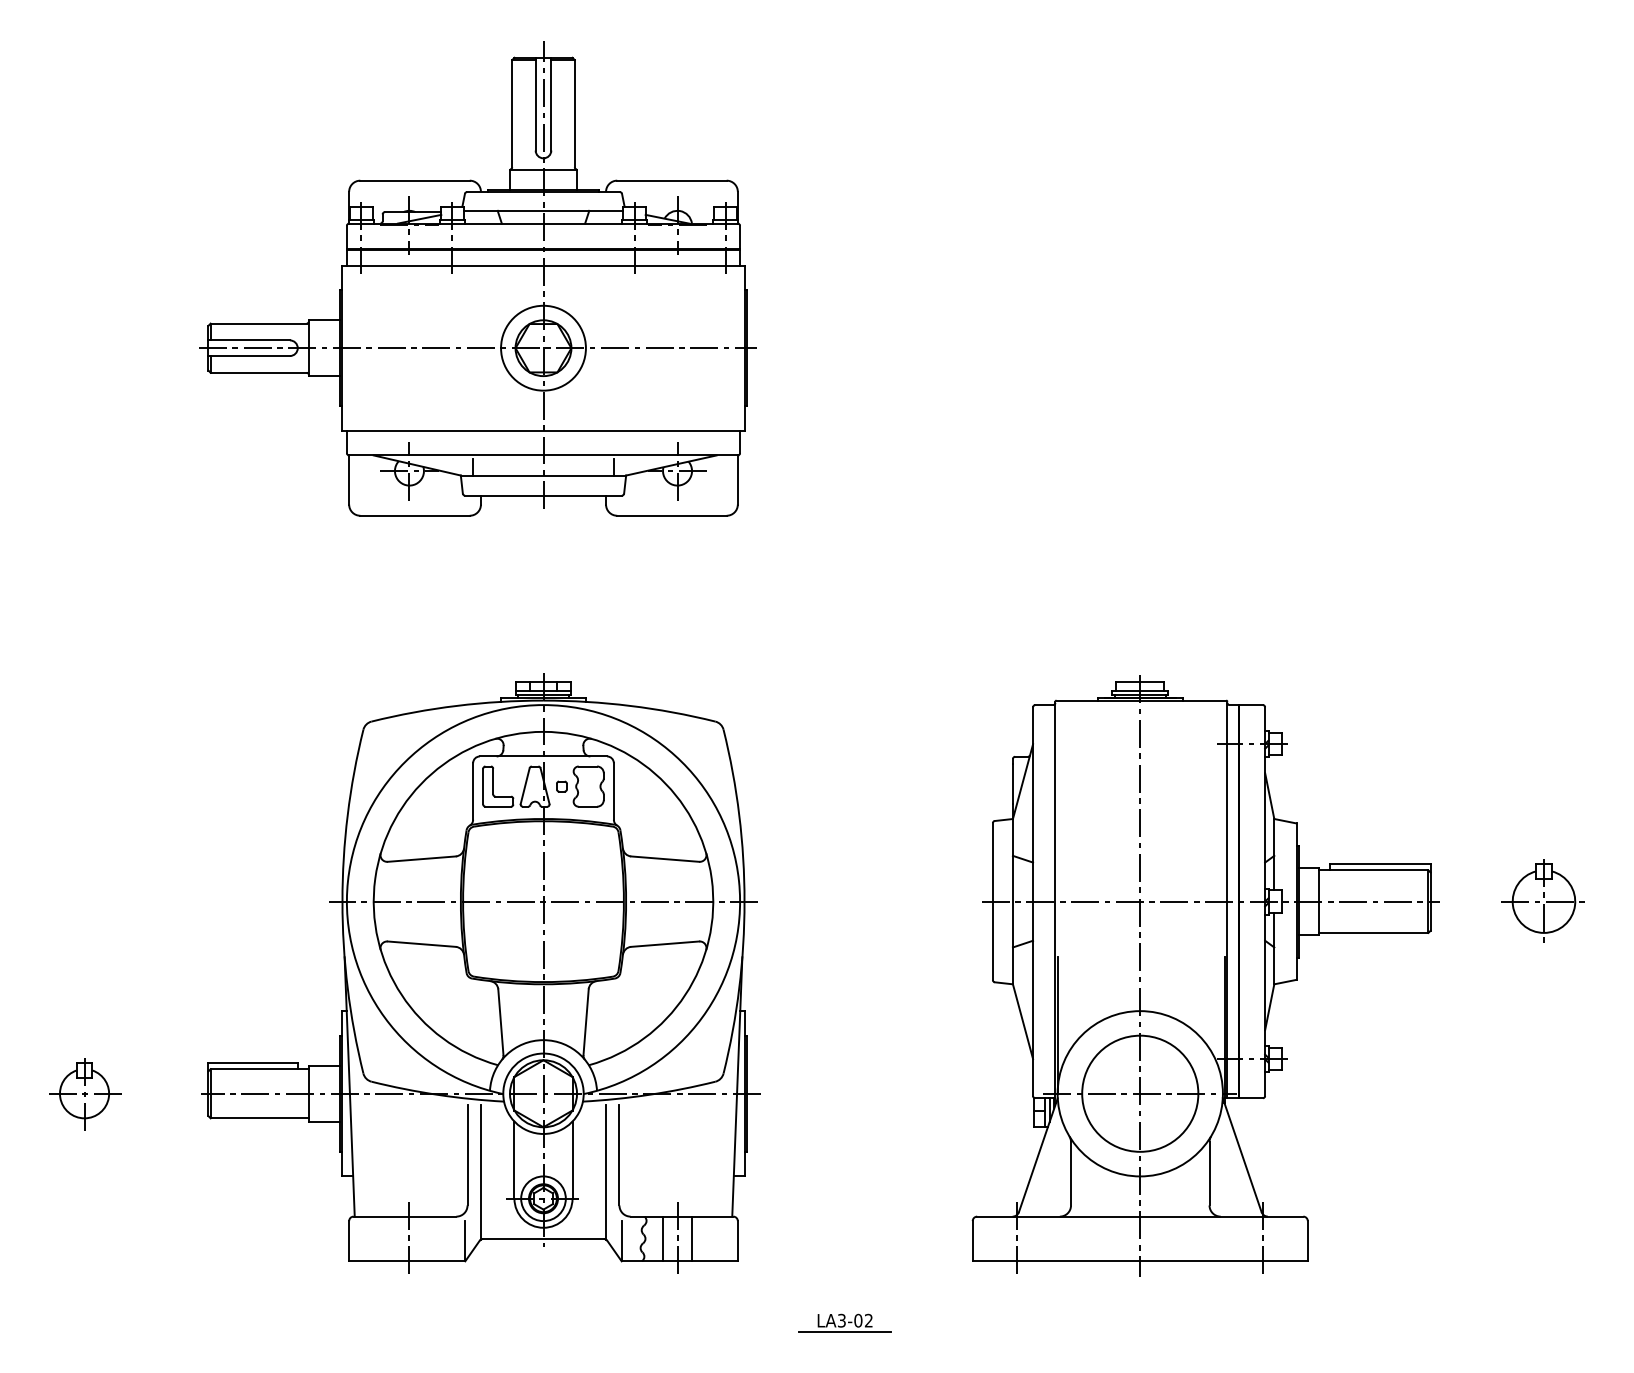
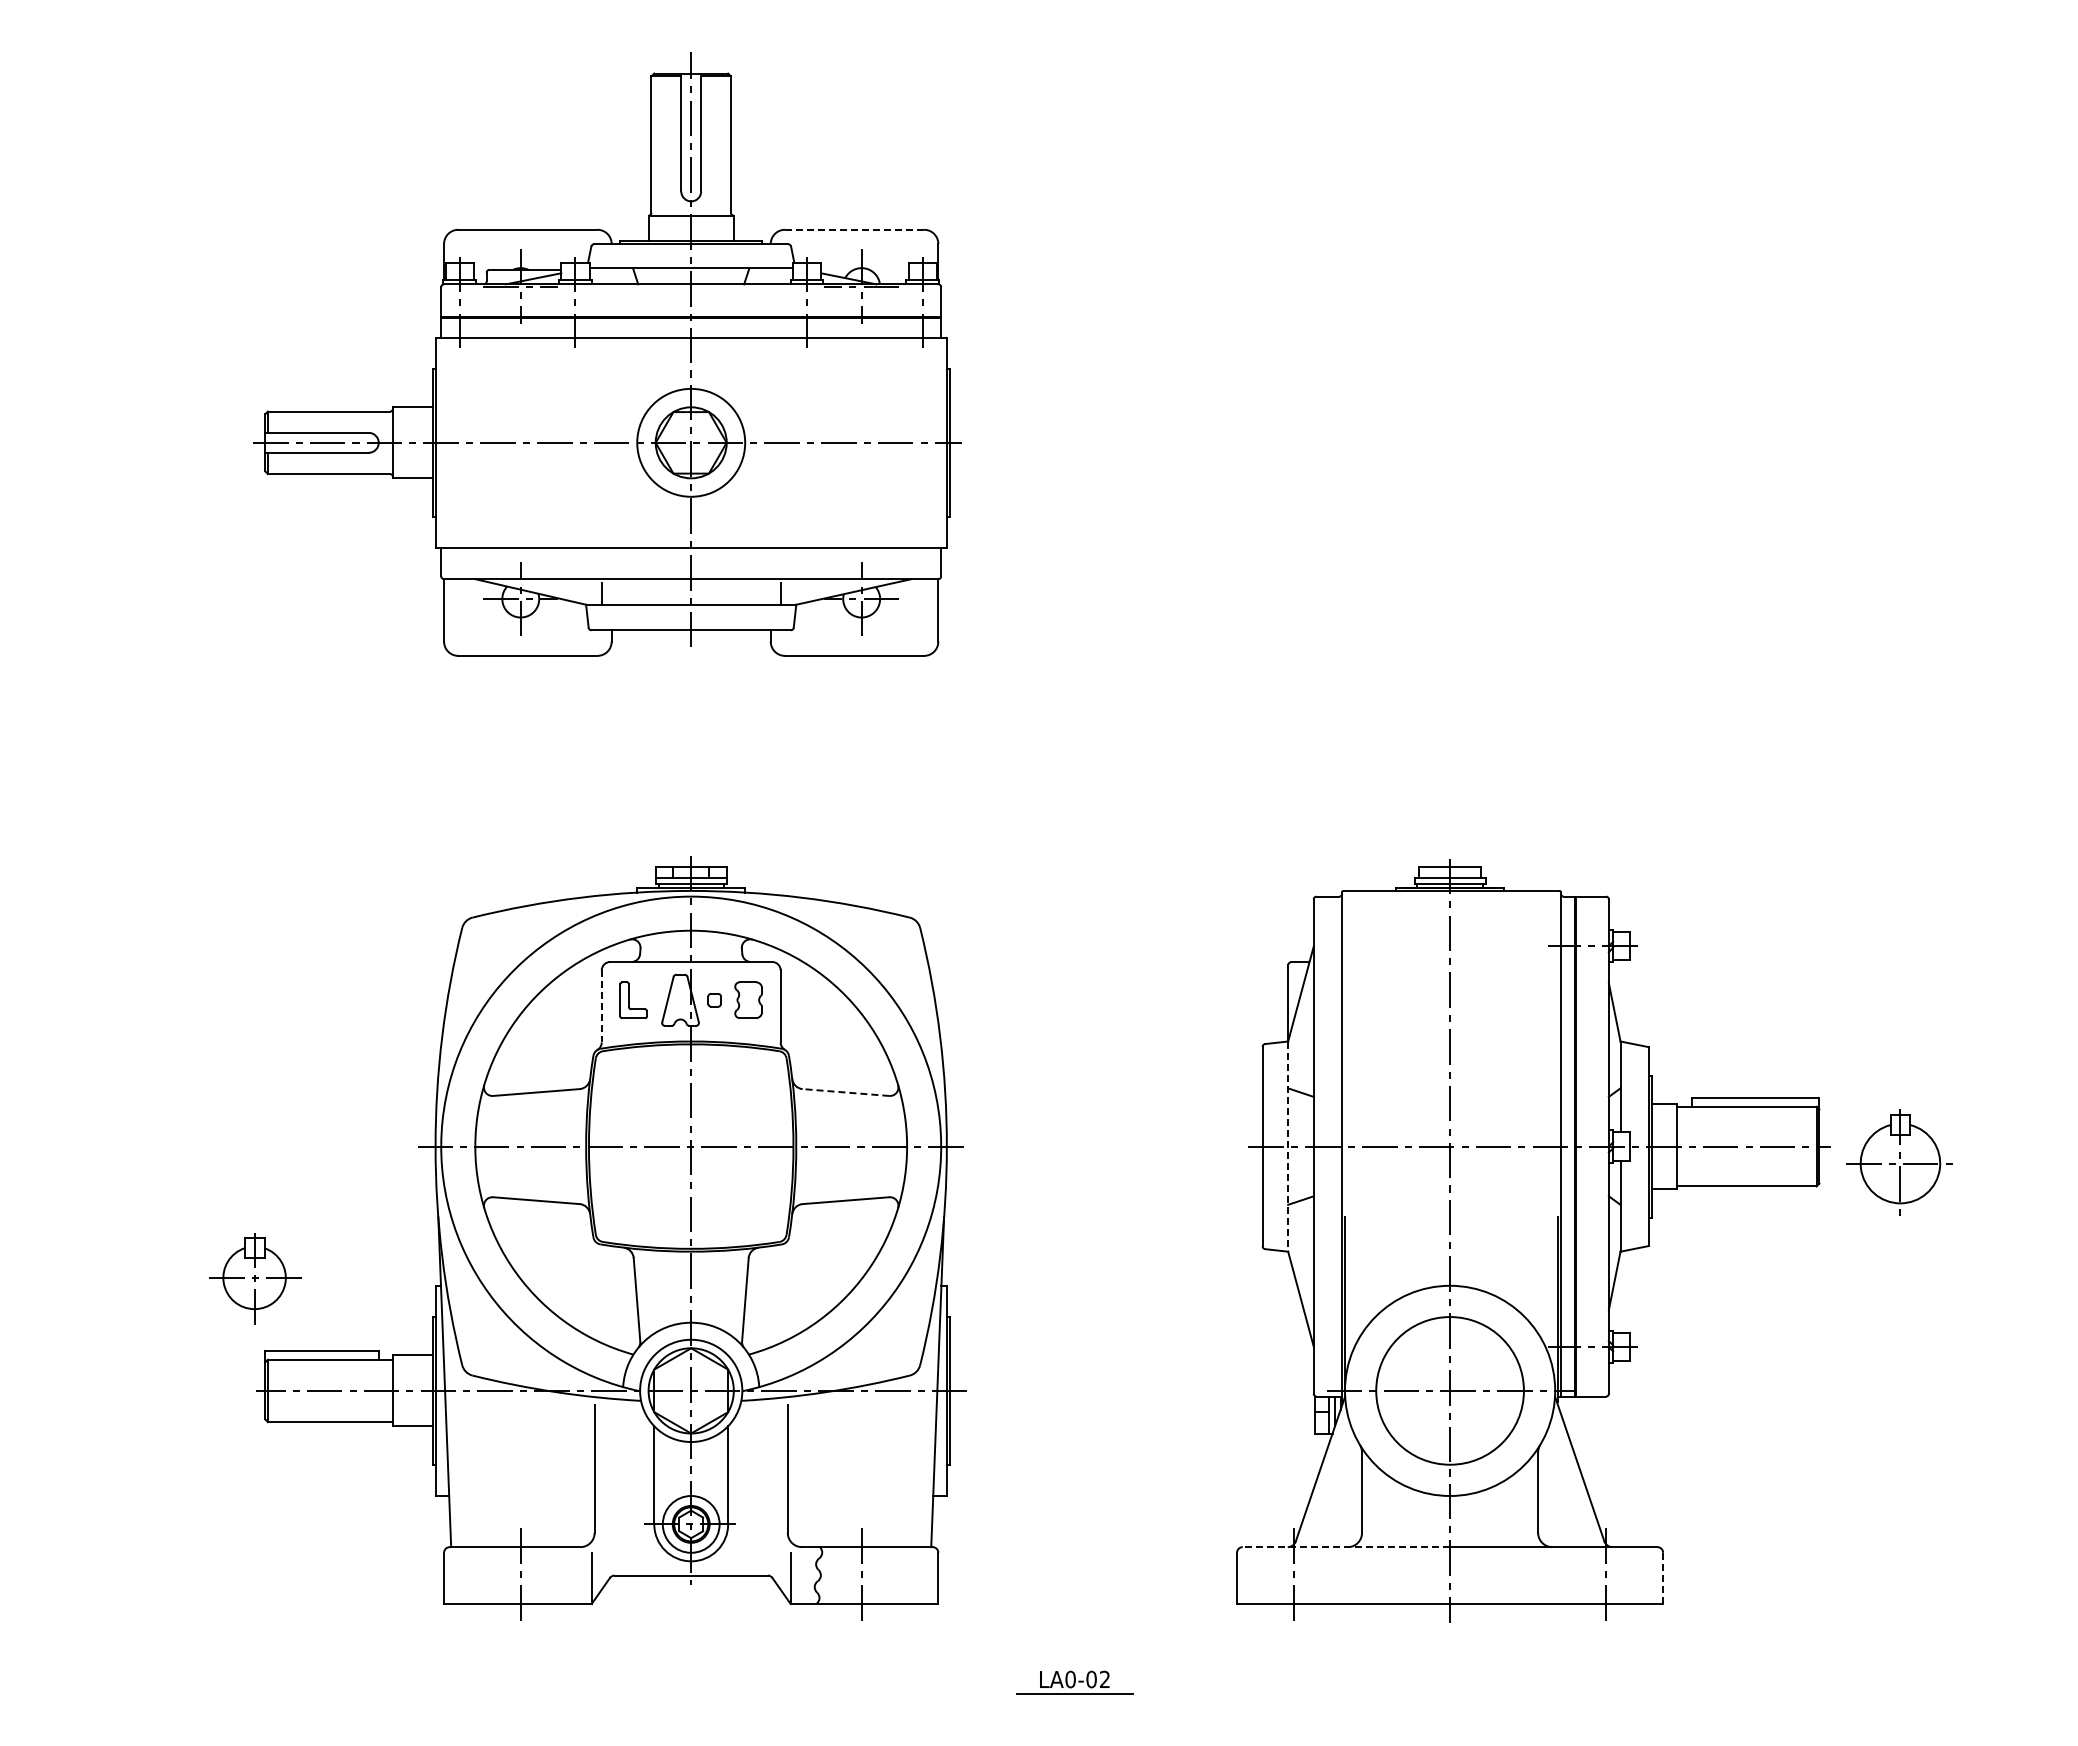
line: (671, 180) -> (854, 229), solid -> dashed
part: (588, 785) -> (748, 999), size x0.7
part: (498, 786) -> (633, 1000), size x0.7
line: (472, 791) -> (601, 1006), solid -> dashed
line: (664, 859) -> (845, 1092), solid -> dashed
part: (1543, 900) -> (1899, 1162), moved
line: (1013, 902) -> (1288, 1147), solid -> dashed
part: (85, 1094) -> (255, 1278), moved
line: (480, 1172) -> (611, 1490), removed
line: (605, 1172) -> (770, 1490), removed
line: (1058, 1216) -> (1346, 1547), solid -> dashed
line: (663, 1238) -> (843, 1575), removed
line: (692, 1238) -> (880, 1575), removed
line: (1308, 1241) -> (1663, 1578), solid -> dashed
text: (841, 1320) -> (1070, 1679), LA3-02 -> LA0-02

